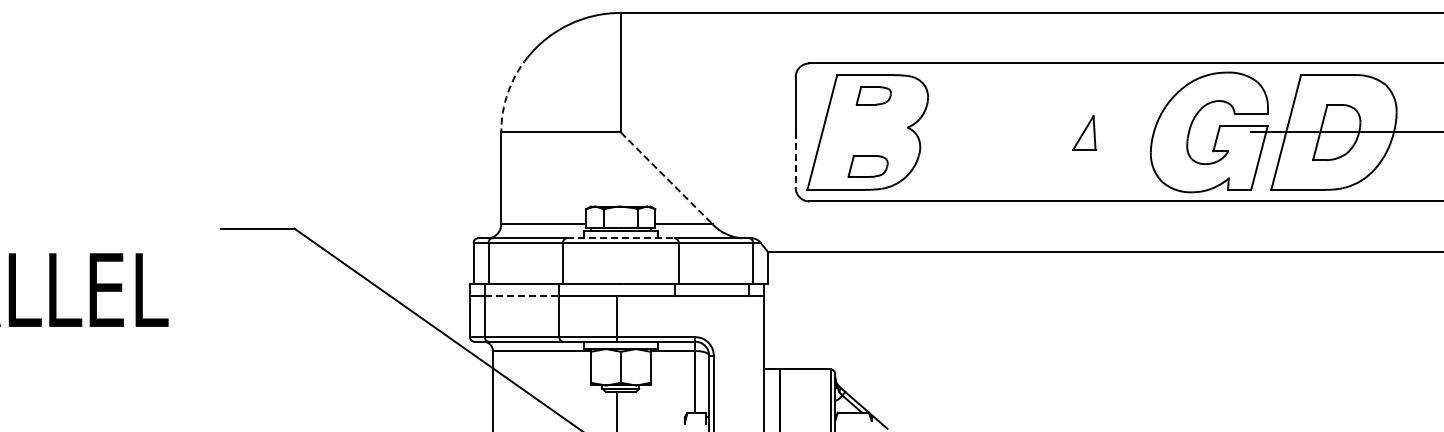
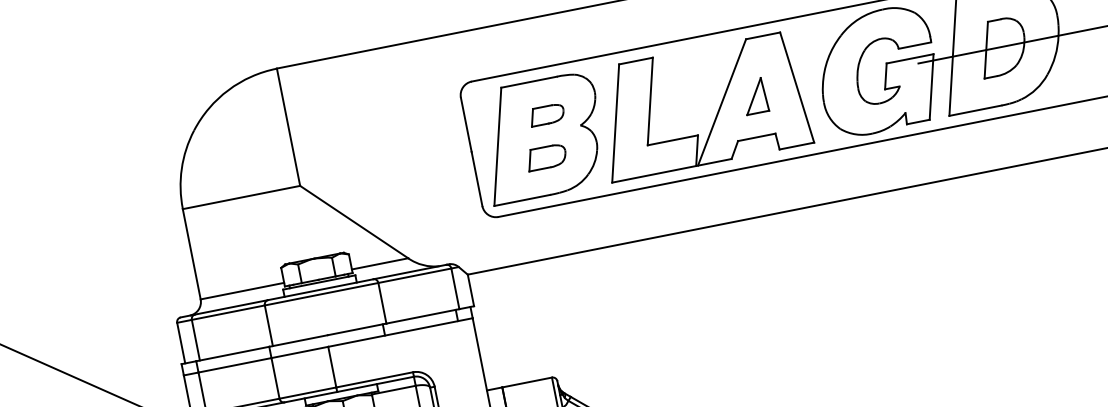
arc: (508, 92) -> (182, 168), dashed -> solid
part: (873, 95) -> (546, 114), moved
part: (1044, 140) -> (717, 111), added
line: (795, 160) -> (476, 179), dashed -> solid
part: (867, 165) -> (545, 156), moved
line: (667, 178) -> (354, 222), dashed -> solid
line: (620, 238) -> (320, 290), dashed -> solid
line: (522, 295) -> (235, 364), dashed -> solid

